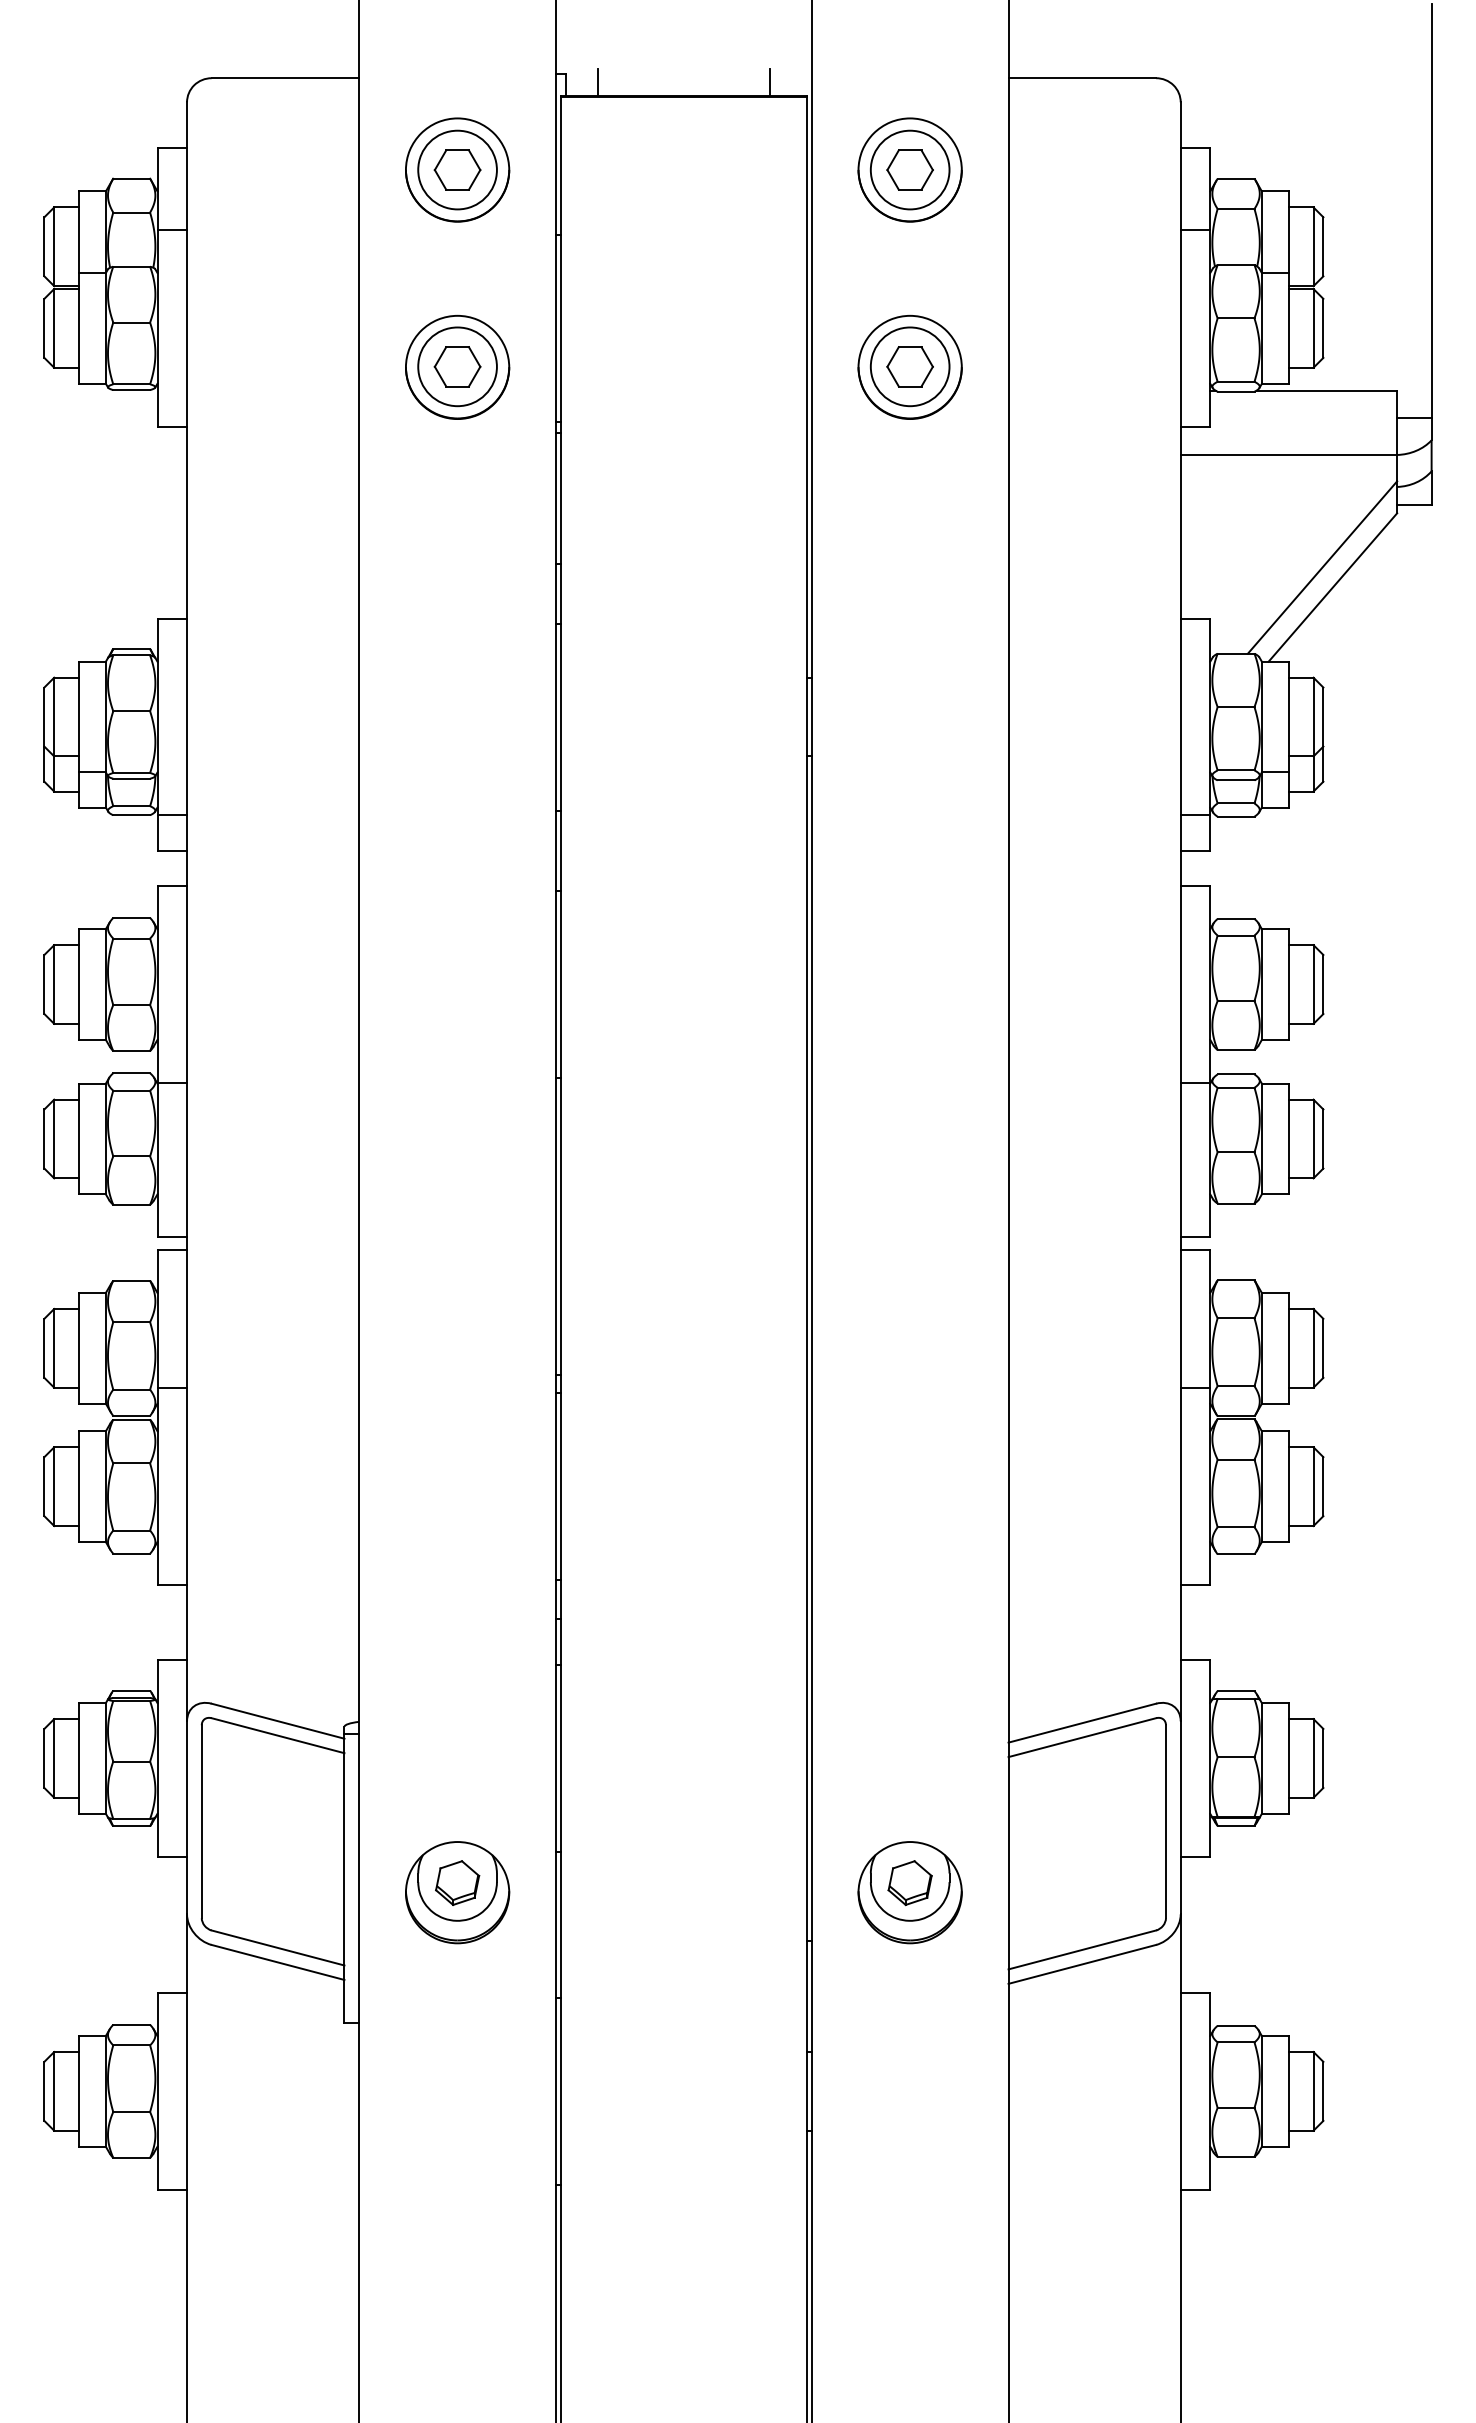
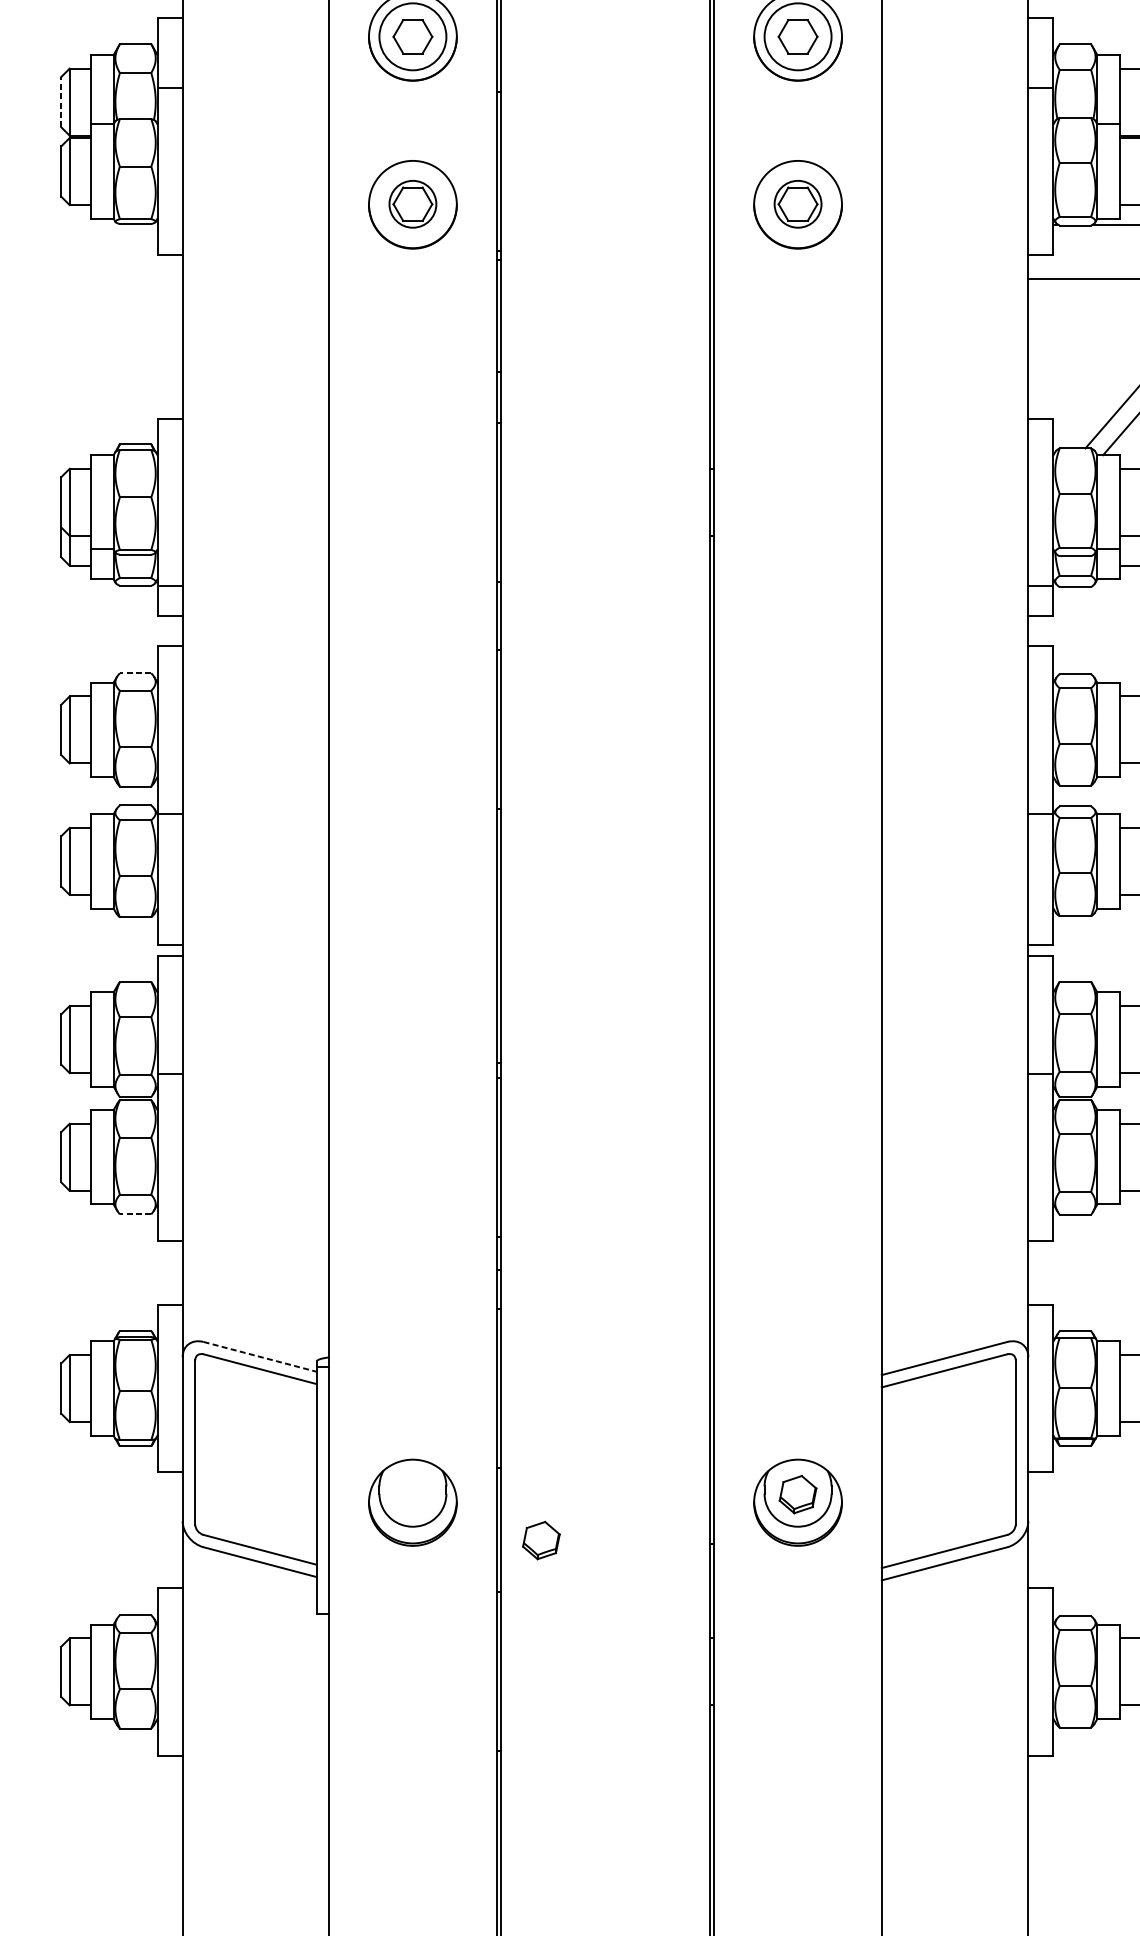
line: (44, 246) -> (61, 101), solid -> dashed
circle: (457, 366) -> (412, 204), size x0.7
circle: (909, 366) -> (797, 204), size x0.7
line: (131, 917) -> (135, 672), solid -> dashed
line: (131, 1553) -> (135, 1214), solid -> dashed
line: (278, 1721) -> (260, 1357), solid -> dashed
part: (457, 1882) -> (541, 1540), moved

